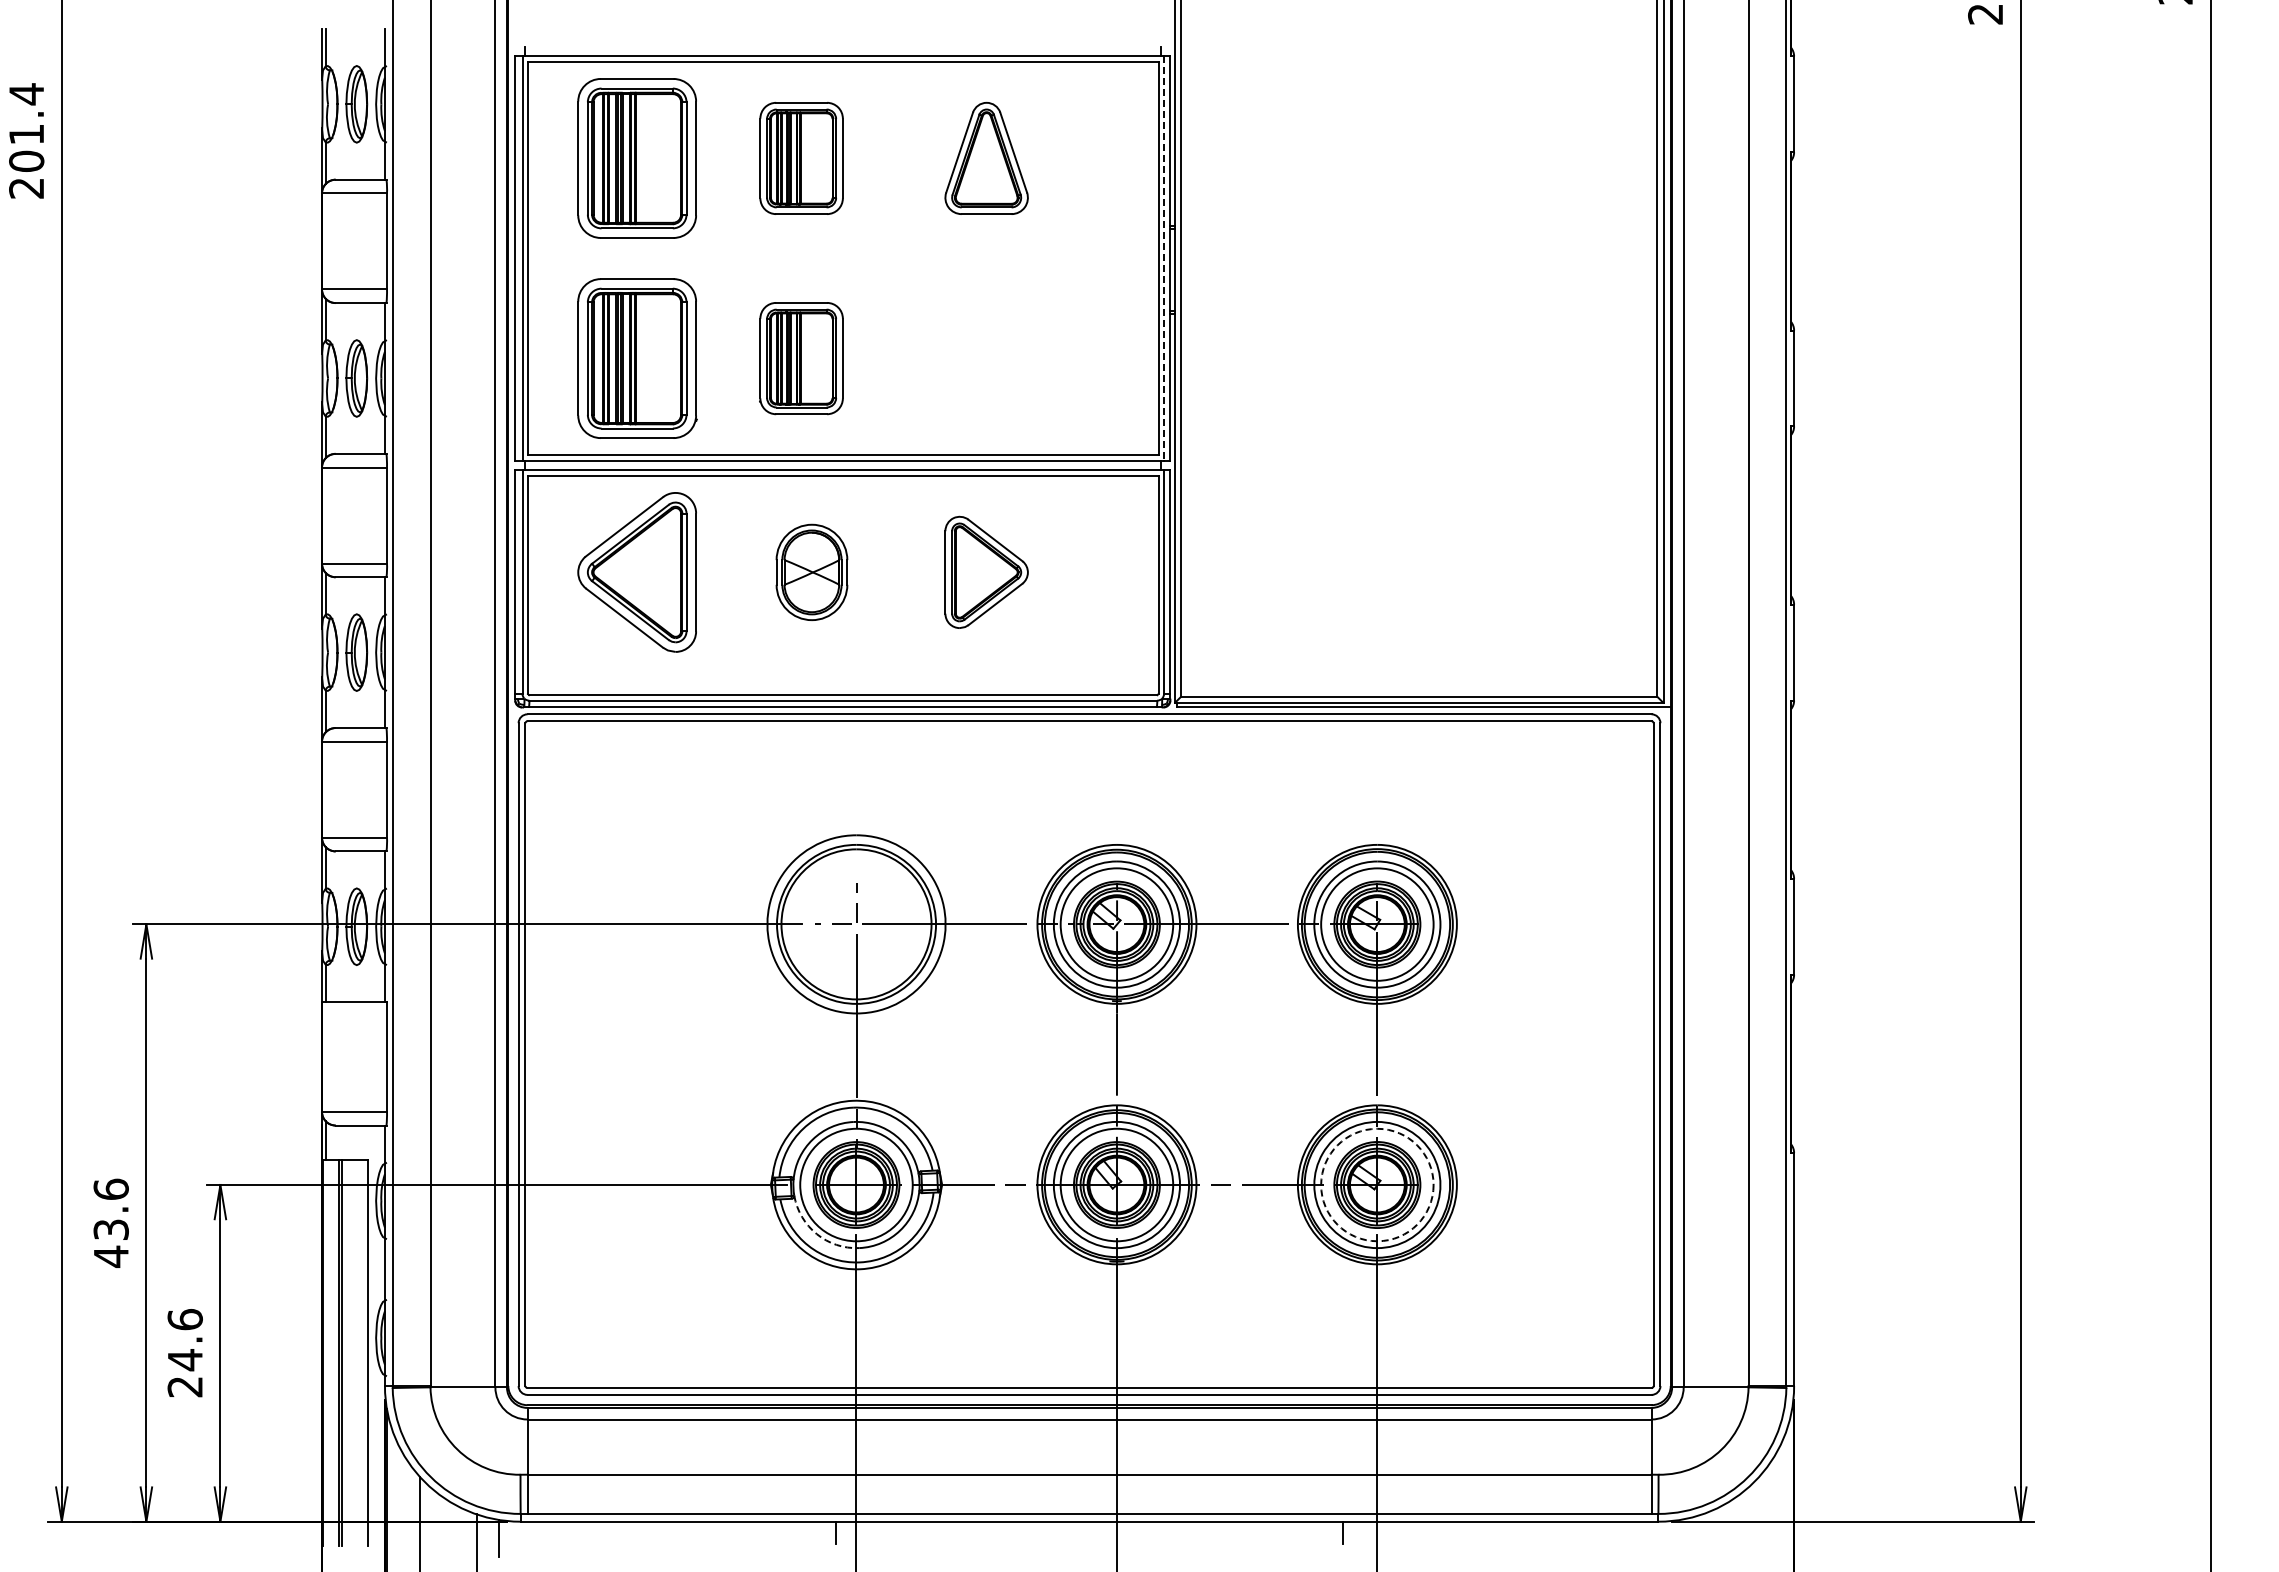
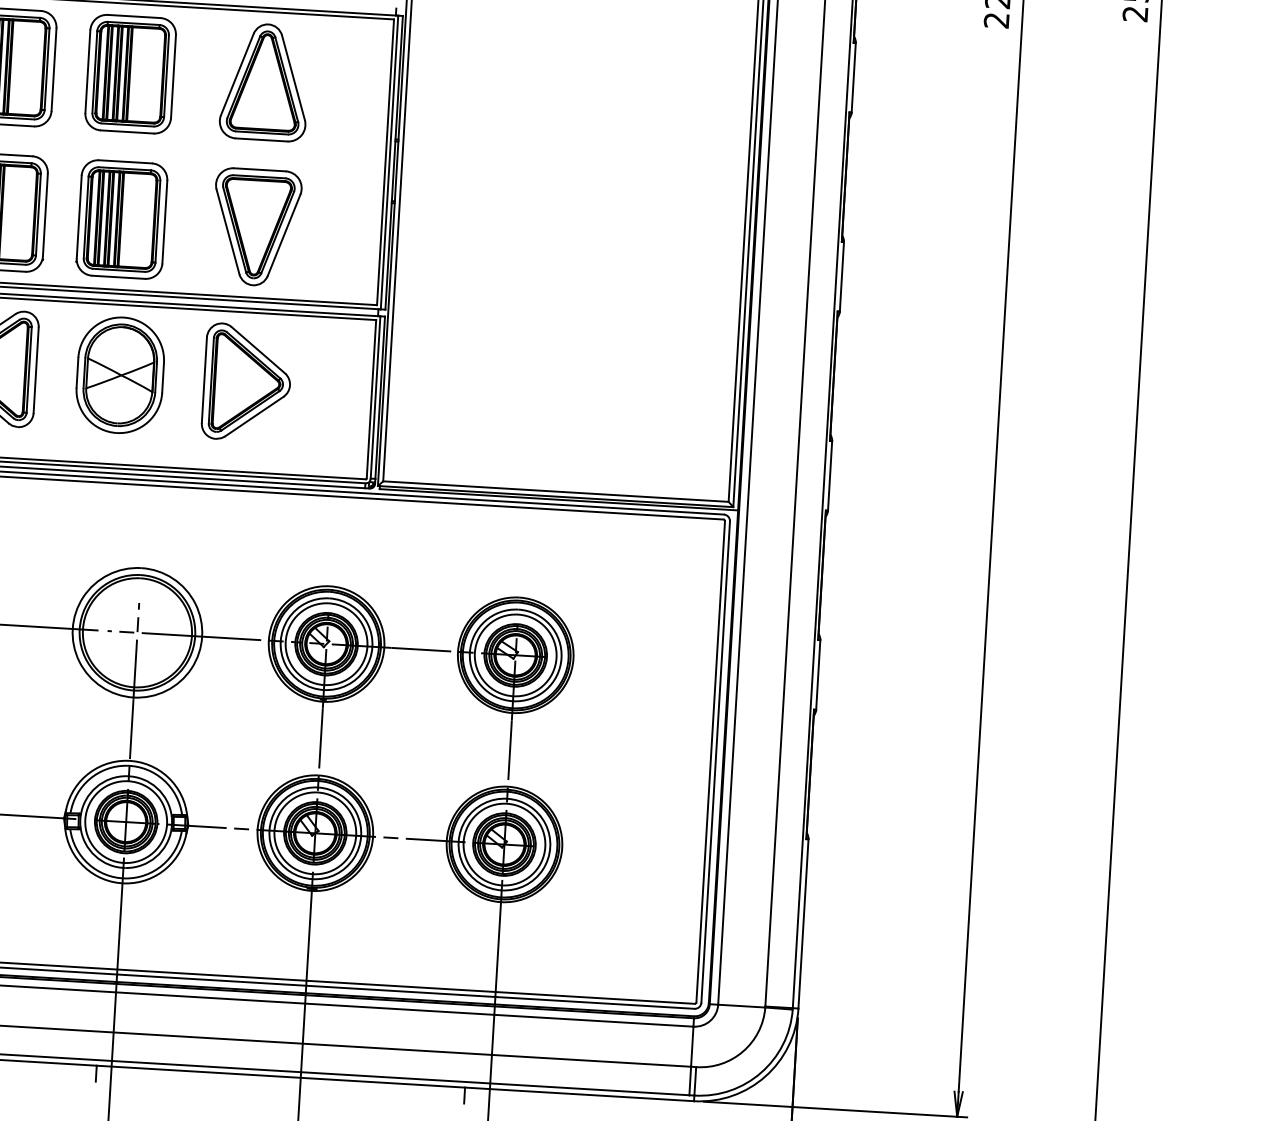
part: (801, 158) -> (130, 74), size x1.43
part: (986, 158) -> (264, 82), size x1.43
line: (1164, 259) -> (389, 163), dashed -> solid
part: (801, 358) -> (121, 219), size x1.43
part: (986, 358) -> (256, 227), added
part: (811, 572) -> (119, 375), size x1.67
part: (986, 572) -> (247, 382), size x1.43
circle: (1377, 1184) -> (504, 844), dashed -> solid
arc: (816, 1234) -> (95, 856), dashed -> solid

